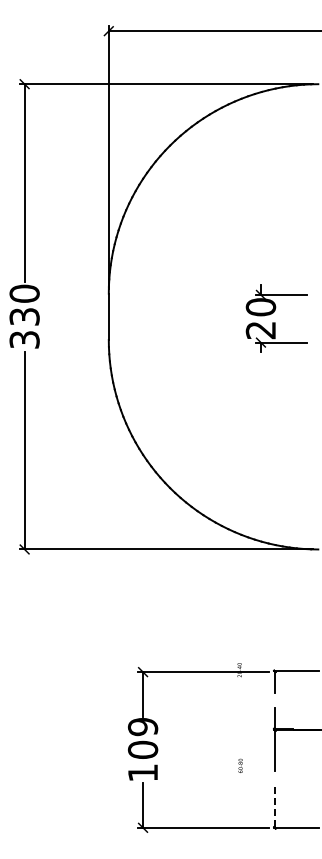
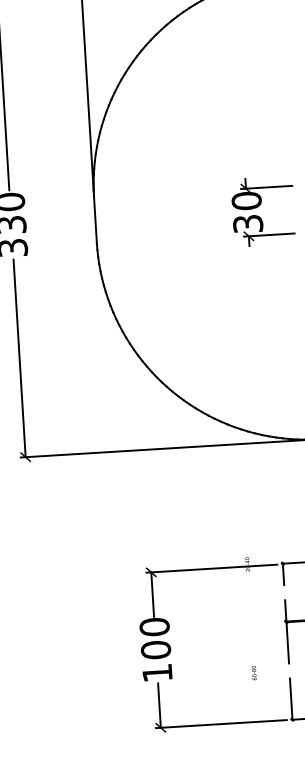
text: (261, 330) -> (248, 224), 20 -> 30
text: (143, 726) -> (155, 626), 109 -> 100
text: (240, 765) -> (254, 672), moved
line: (274, 807) -> (290, 699), dashed -> solid

